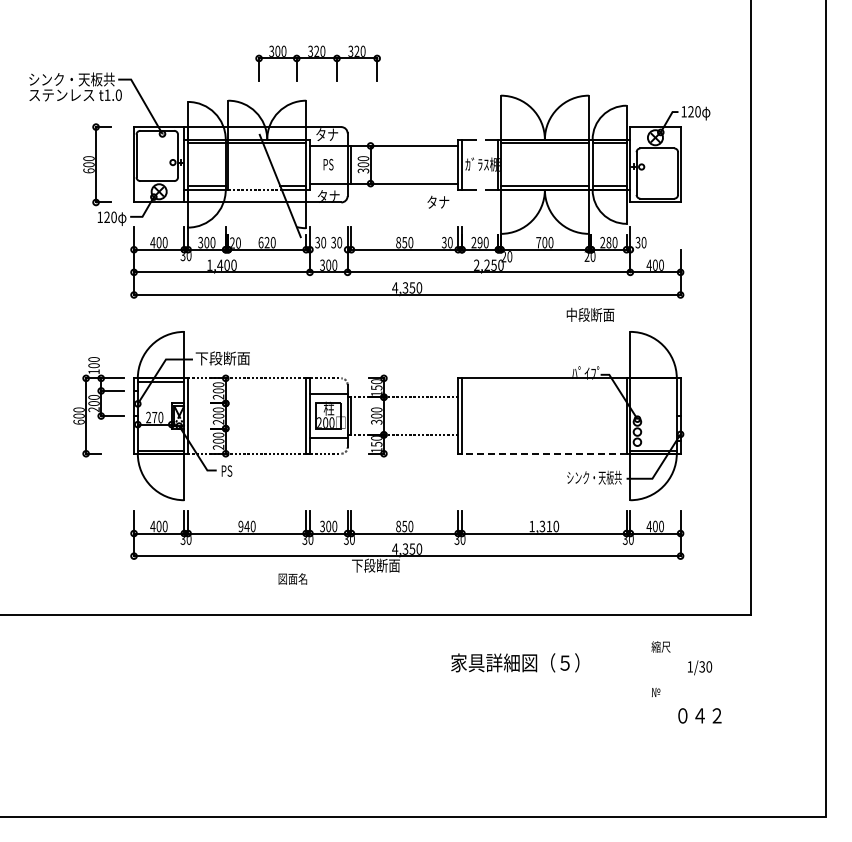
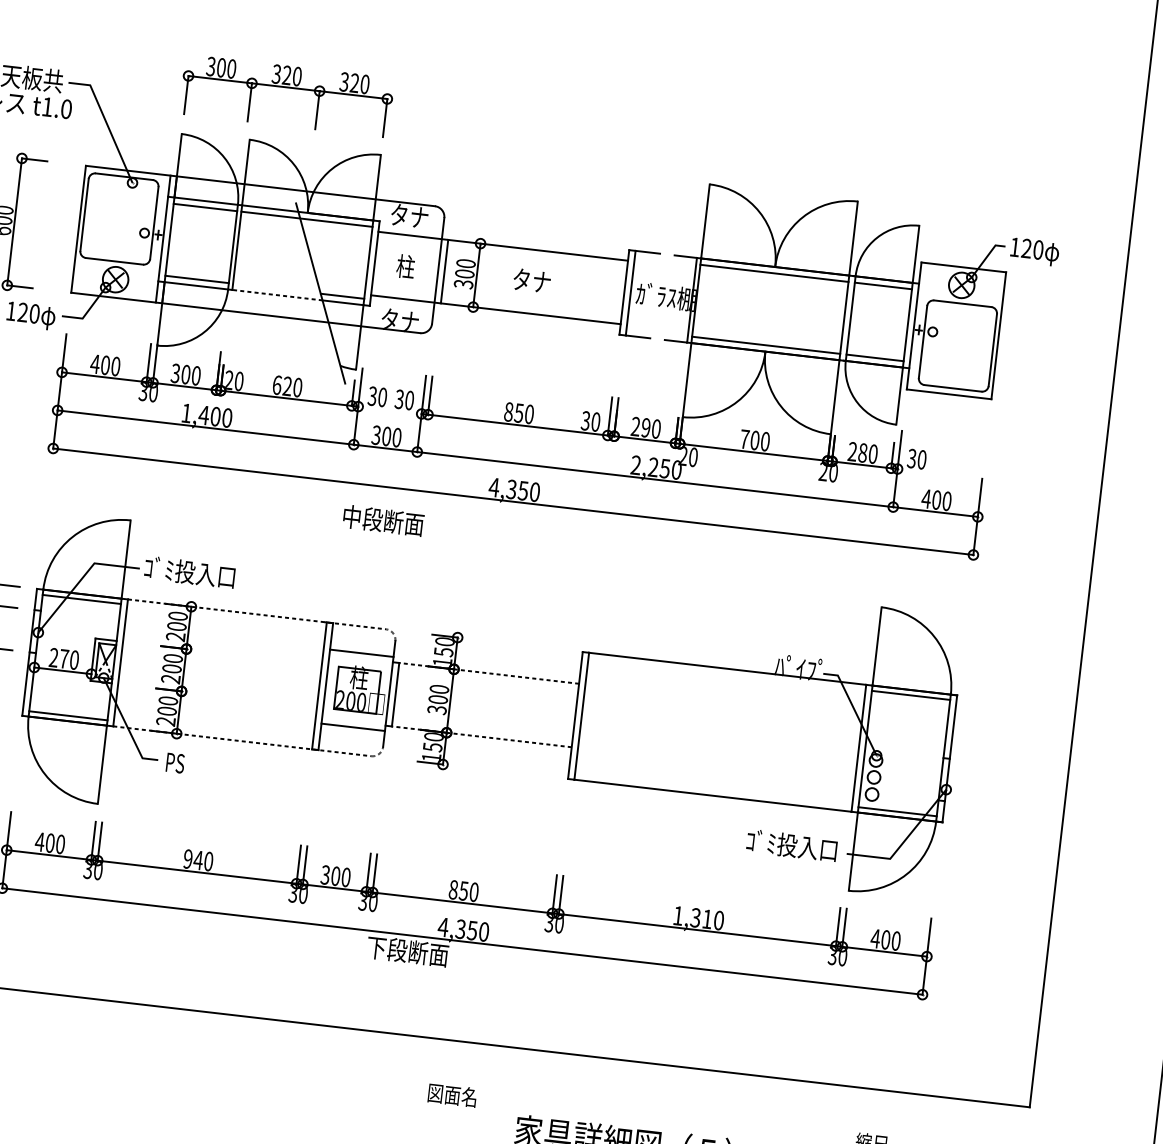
part: (317, 63) -> (285, 95), moved
text: (328, 164) -> (406, 266), PS -> 柱
text: (438, 201) -> (532, 279), moved
text: (590, 314) -> (383, 520), moved
text: (222, 358) -> (189, 572), 下段断面 -> ｺﾞﾐ投入口
line: (653, 381) -> (910, 695), added
line: (543, 453) -> (711, 795), dashed -> solid
text: (594, 477) -> (792, 845), シンク・天板共 -> ｺﾞﾐ投入口
text: (292, 578) -> (451, 1094), moved

